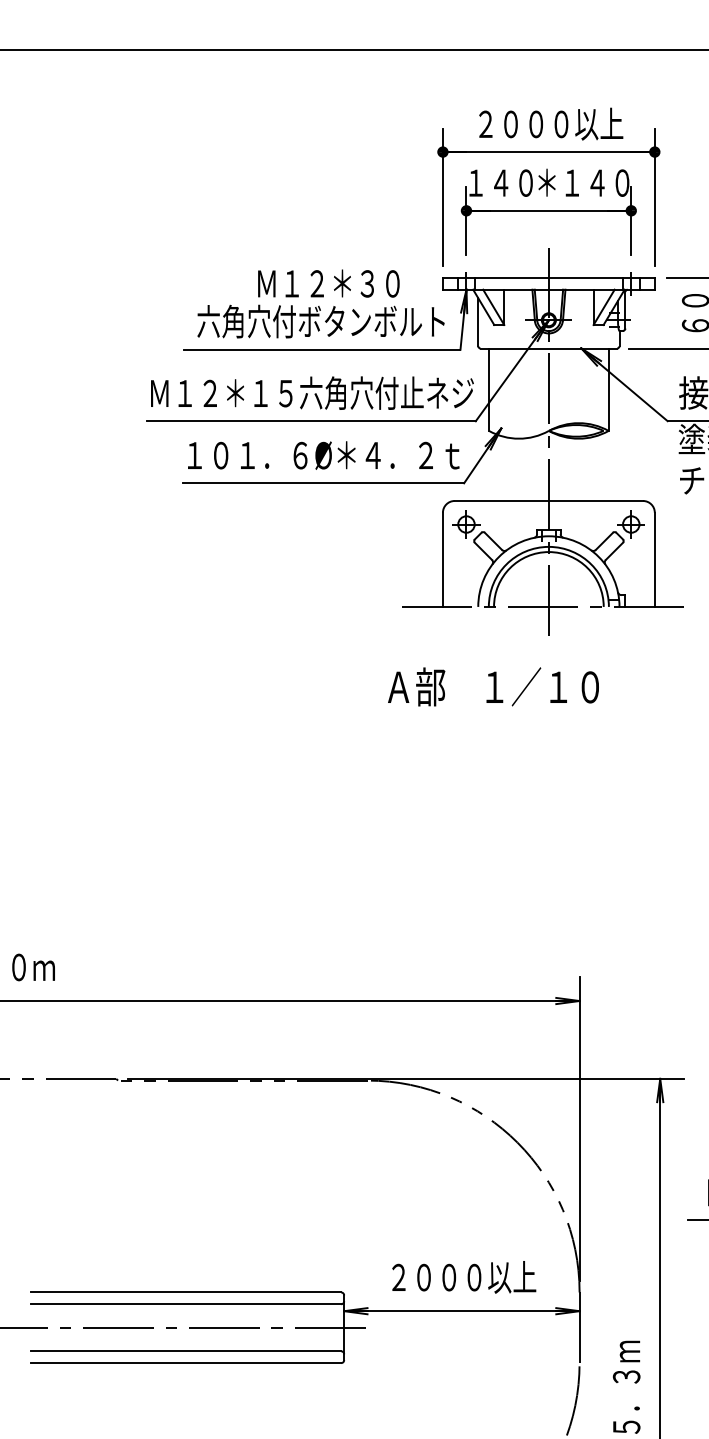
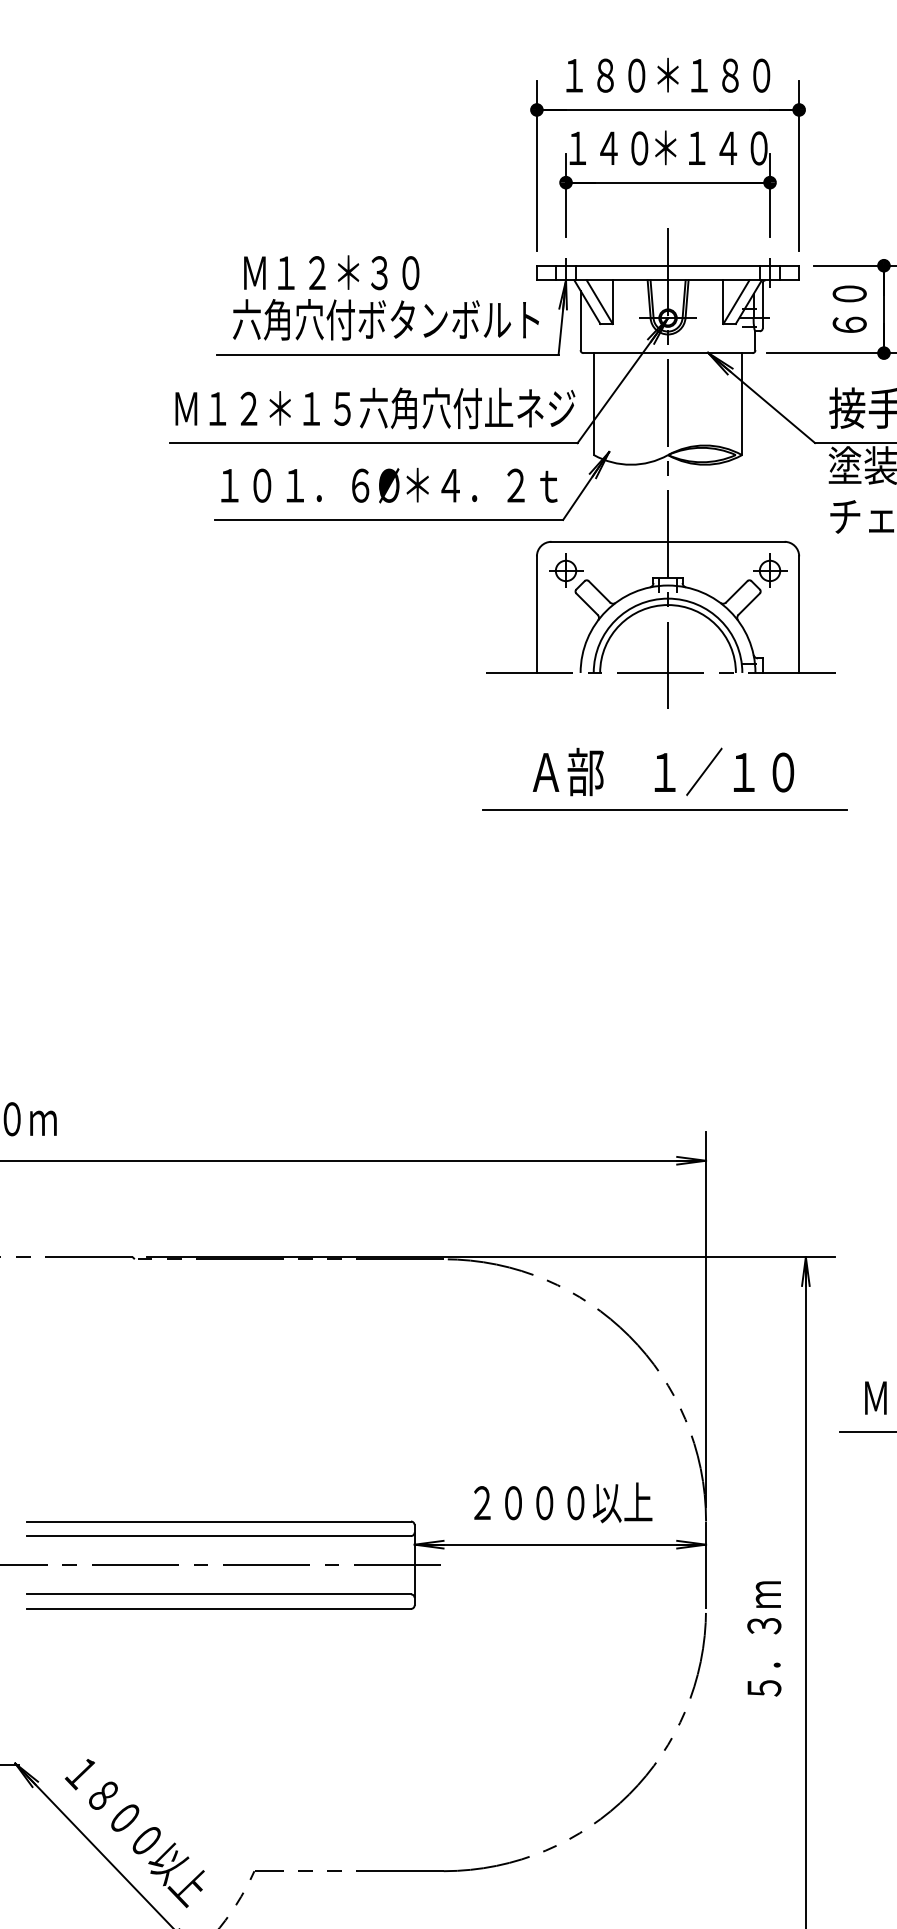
text: (549, 124) -> (668, 75), ２０００以上 -> １８０＊１８０
text: (328, 283) -> (331, 272), moved
text: (493, 686) -> (663, 771), moved
line: (546, 718) -> (664, 810), added

